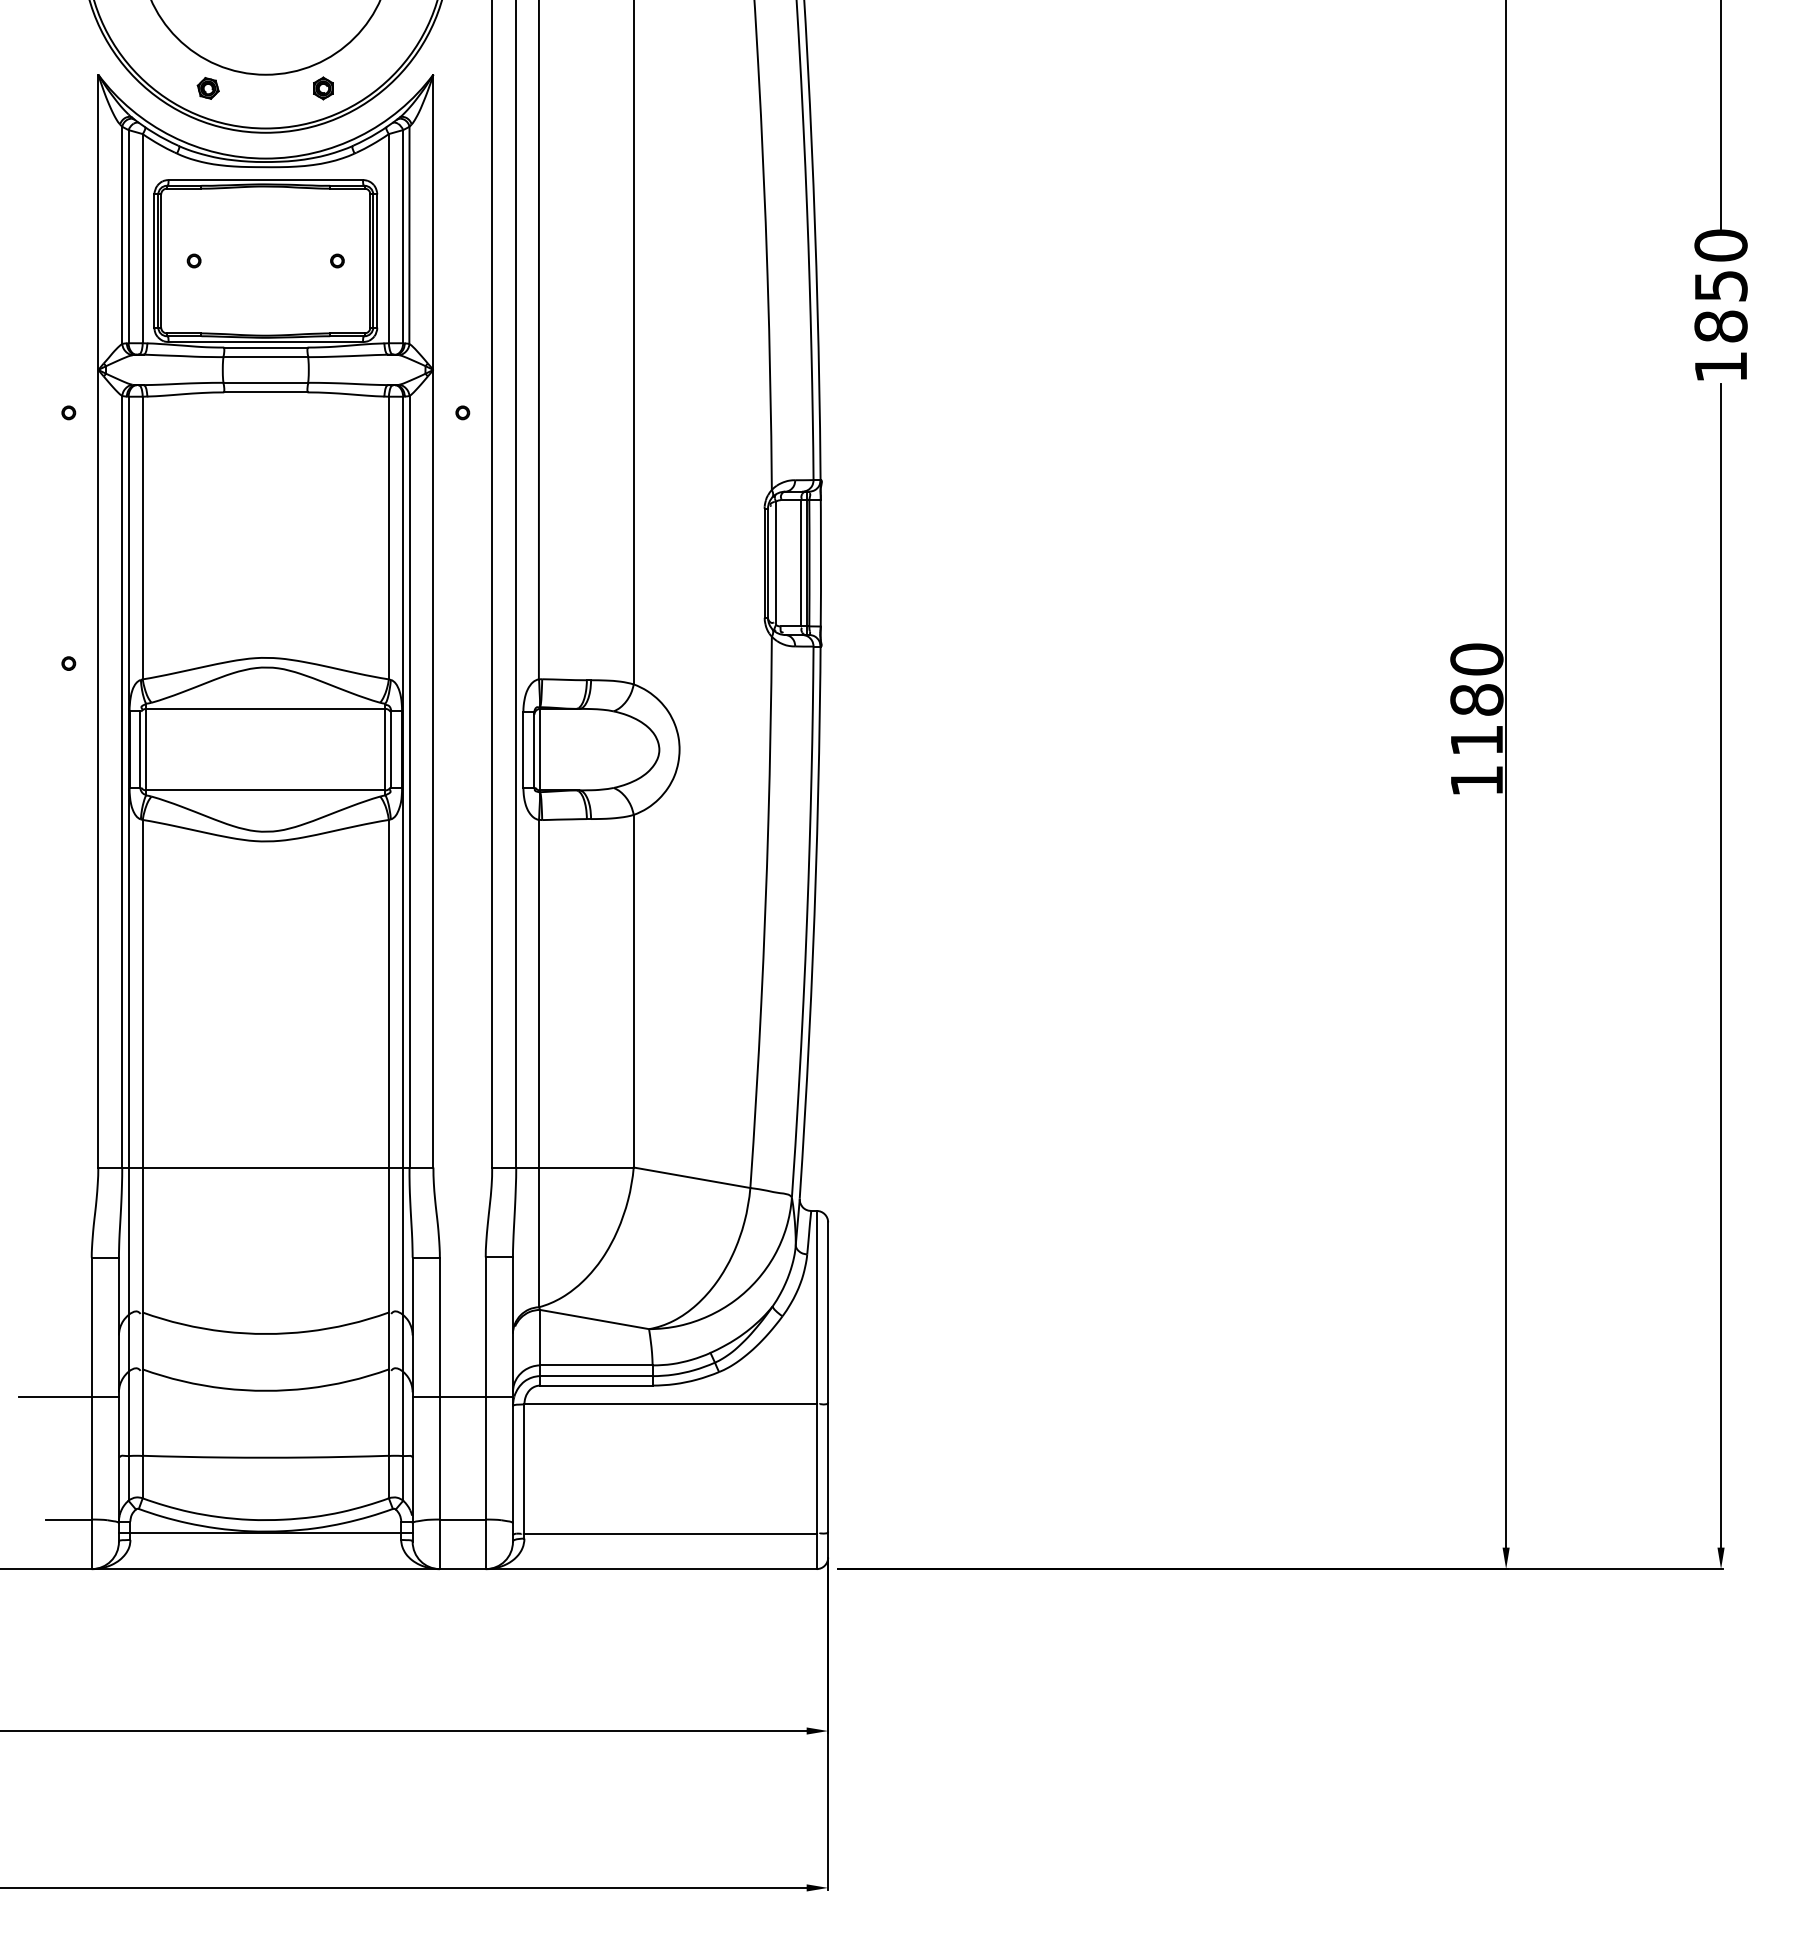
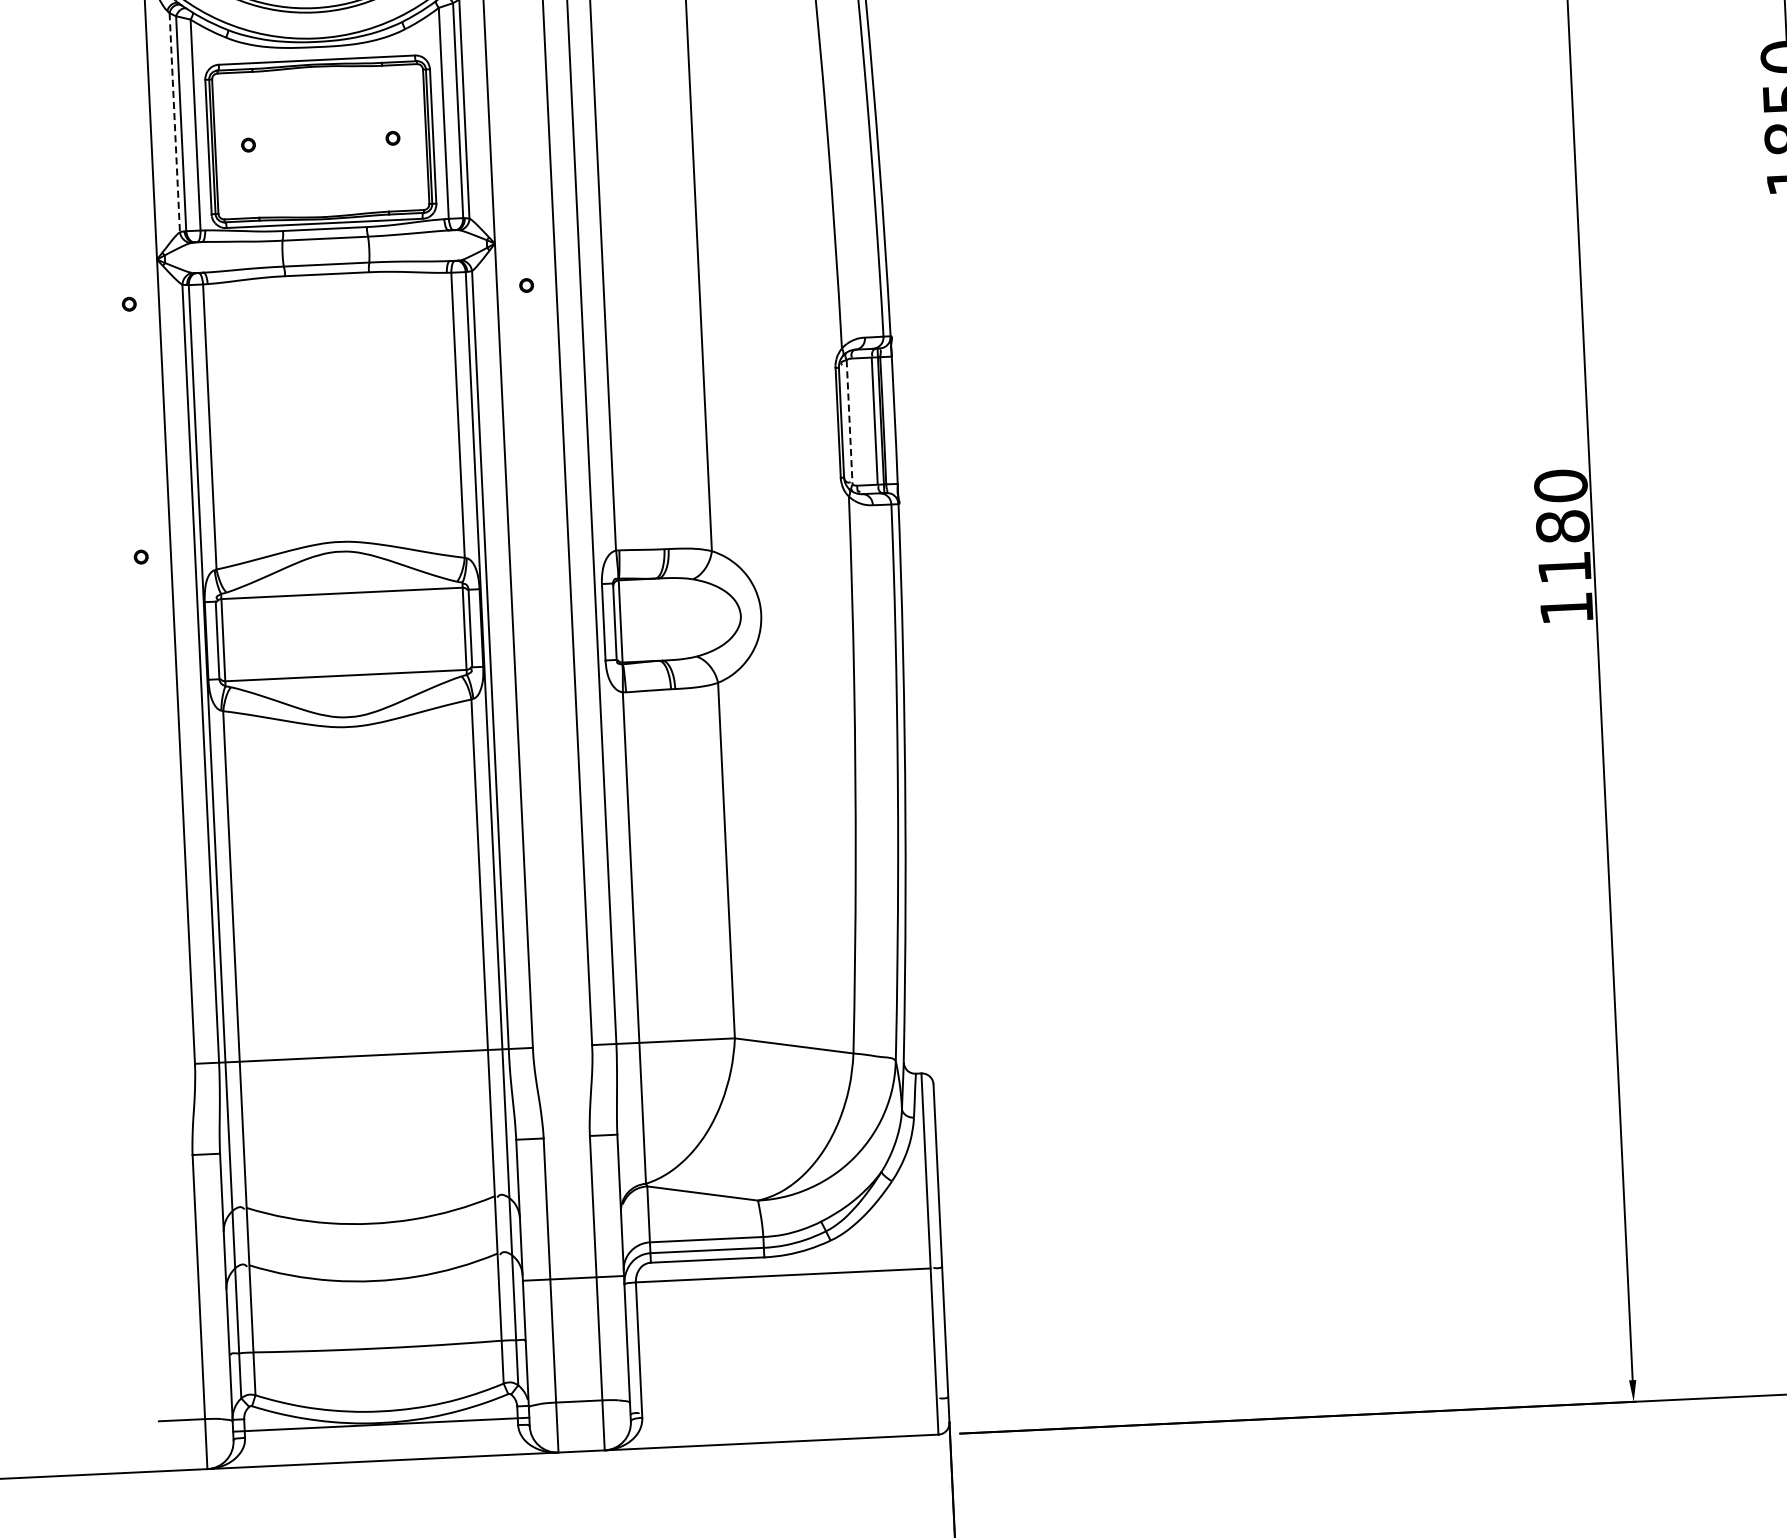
line: (122, 235) -> (175, 122), solid -> dashed
line: (776, 563) -> (850, 422), solid -> dashed
line: (68, 1397) -> (175, 1297), removed
line: (670, 1533) -> (789, 1405), removed

